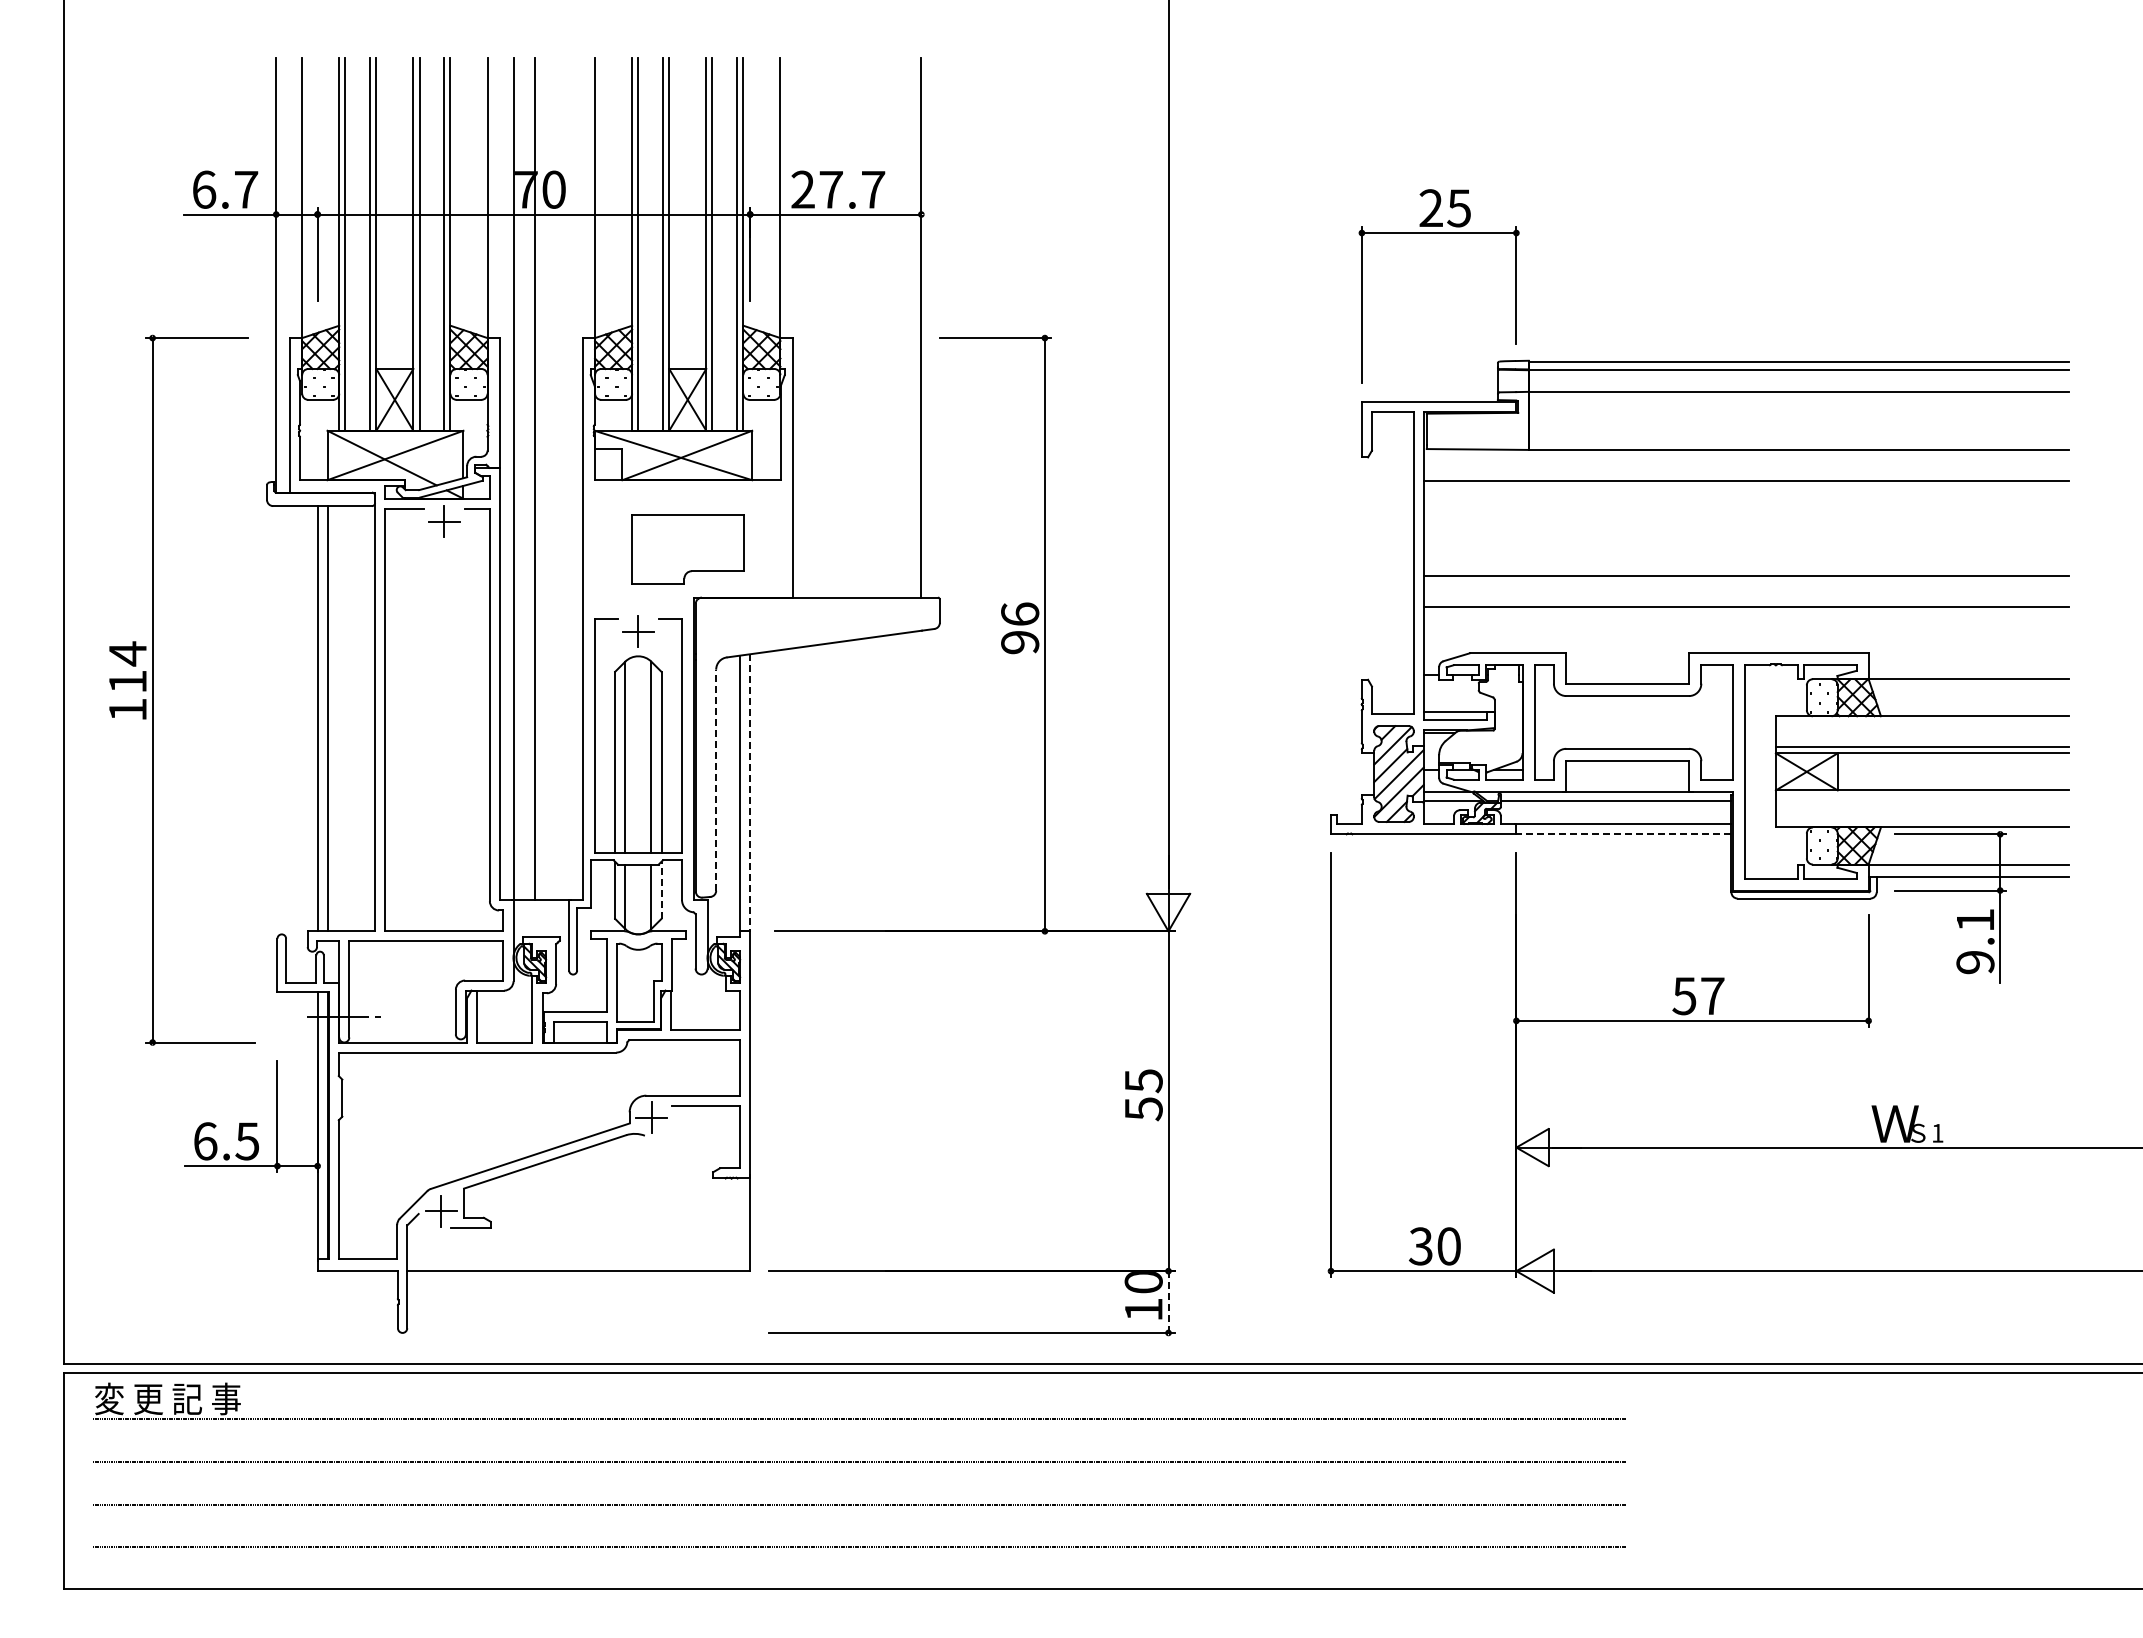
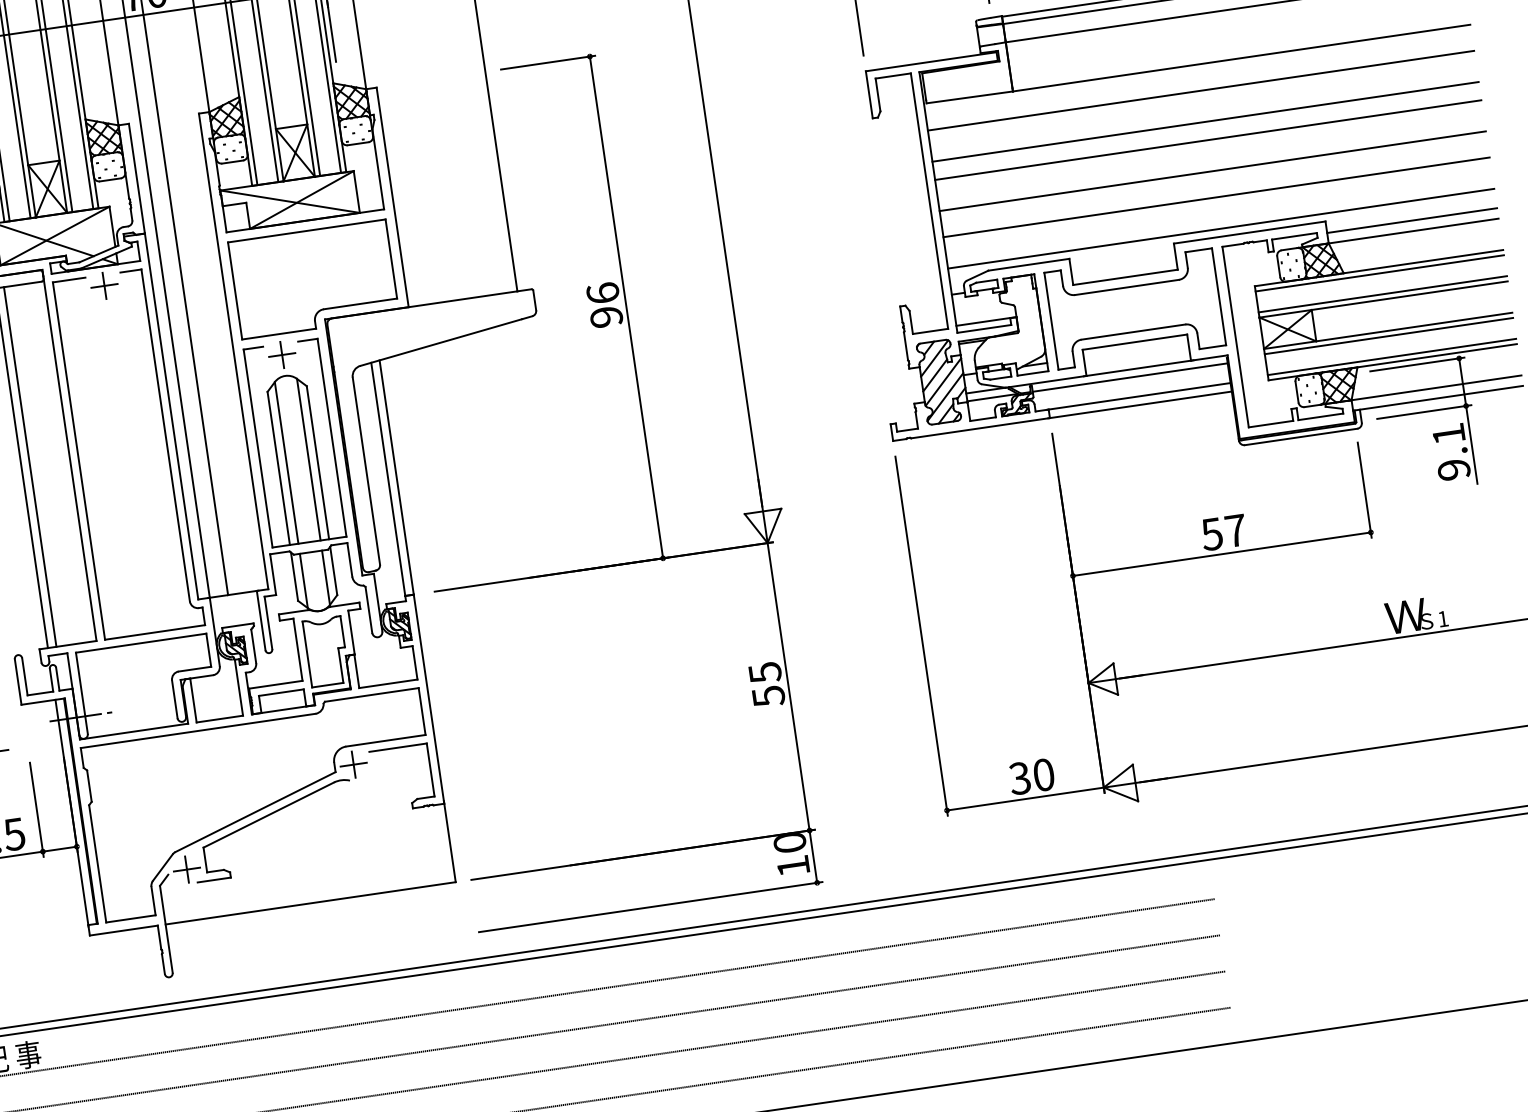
line: (1746, 517) -> (1205, 121), added
line: (1746, 539) -> (1208, 140), added
part: (687, 549) -> (313, 279), size x1.67
line: (1746, 643) -> (1221, 228), added
line: (1968, 666) -> (1411, 220), added
line: (1922, 722) -> (1379, 273), added
line: (716, 780) -> (366, 471), dashed -> solid
line: (750, 792) -> (396, 477), dashed -> solid
line: (1922, 796) -> (1388, 336), added
line: (1922, 821) -> (1391, 357), added
line: (1622, 834) -> (1139, 405), dashed -> solid
line: (661, 890) -> (333, 571), dashed -> solid
line: (1168, 1302) -> (813, 857), dashed -> solid

